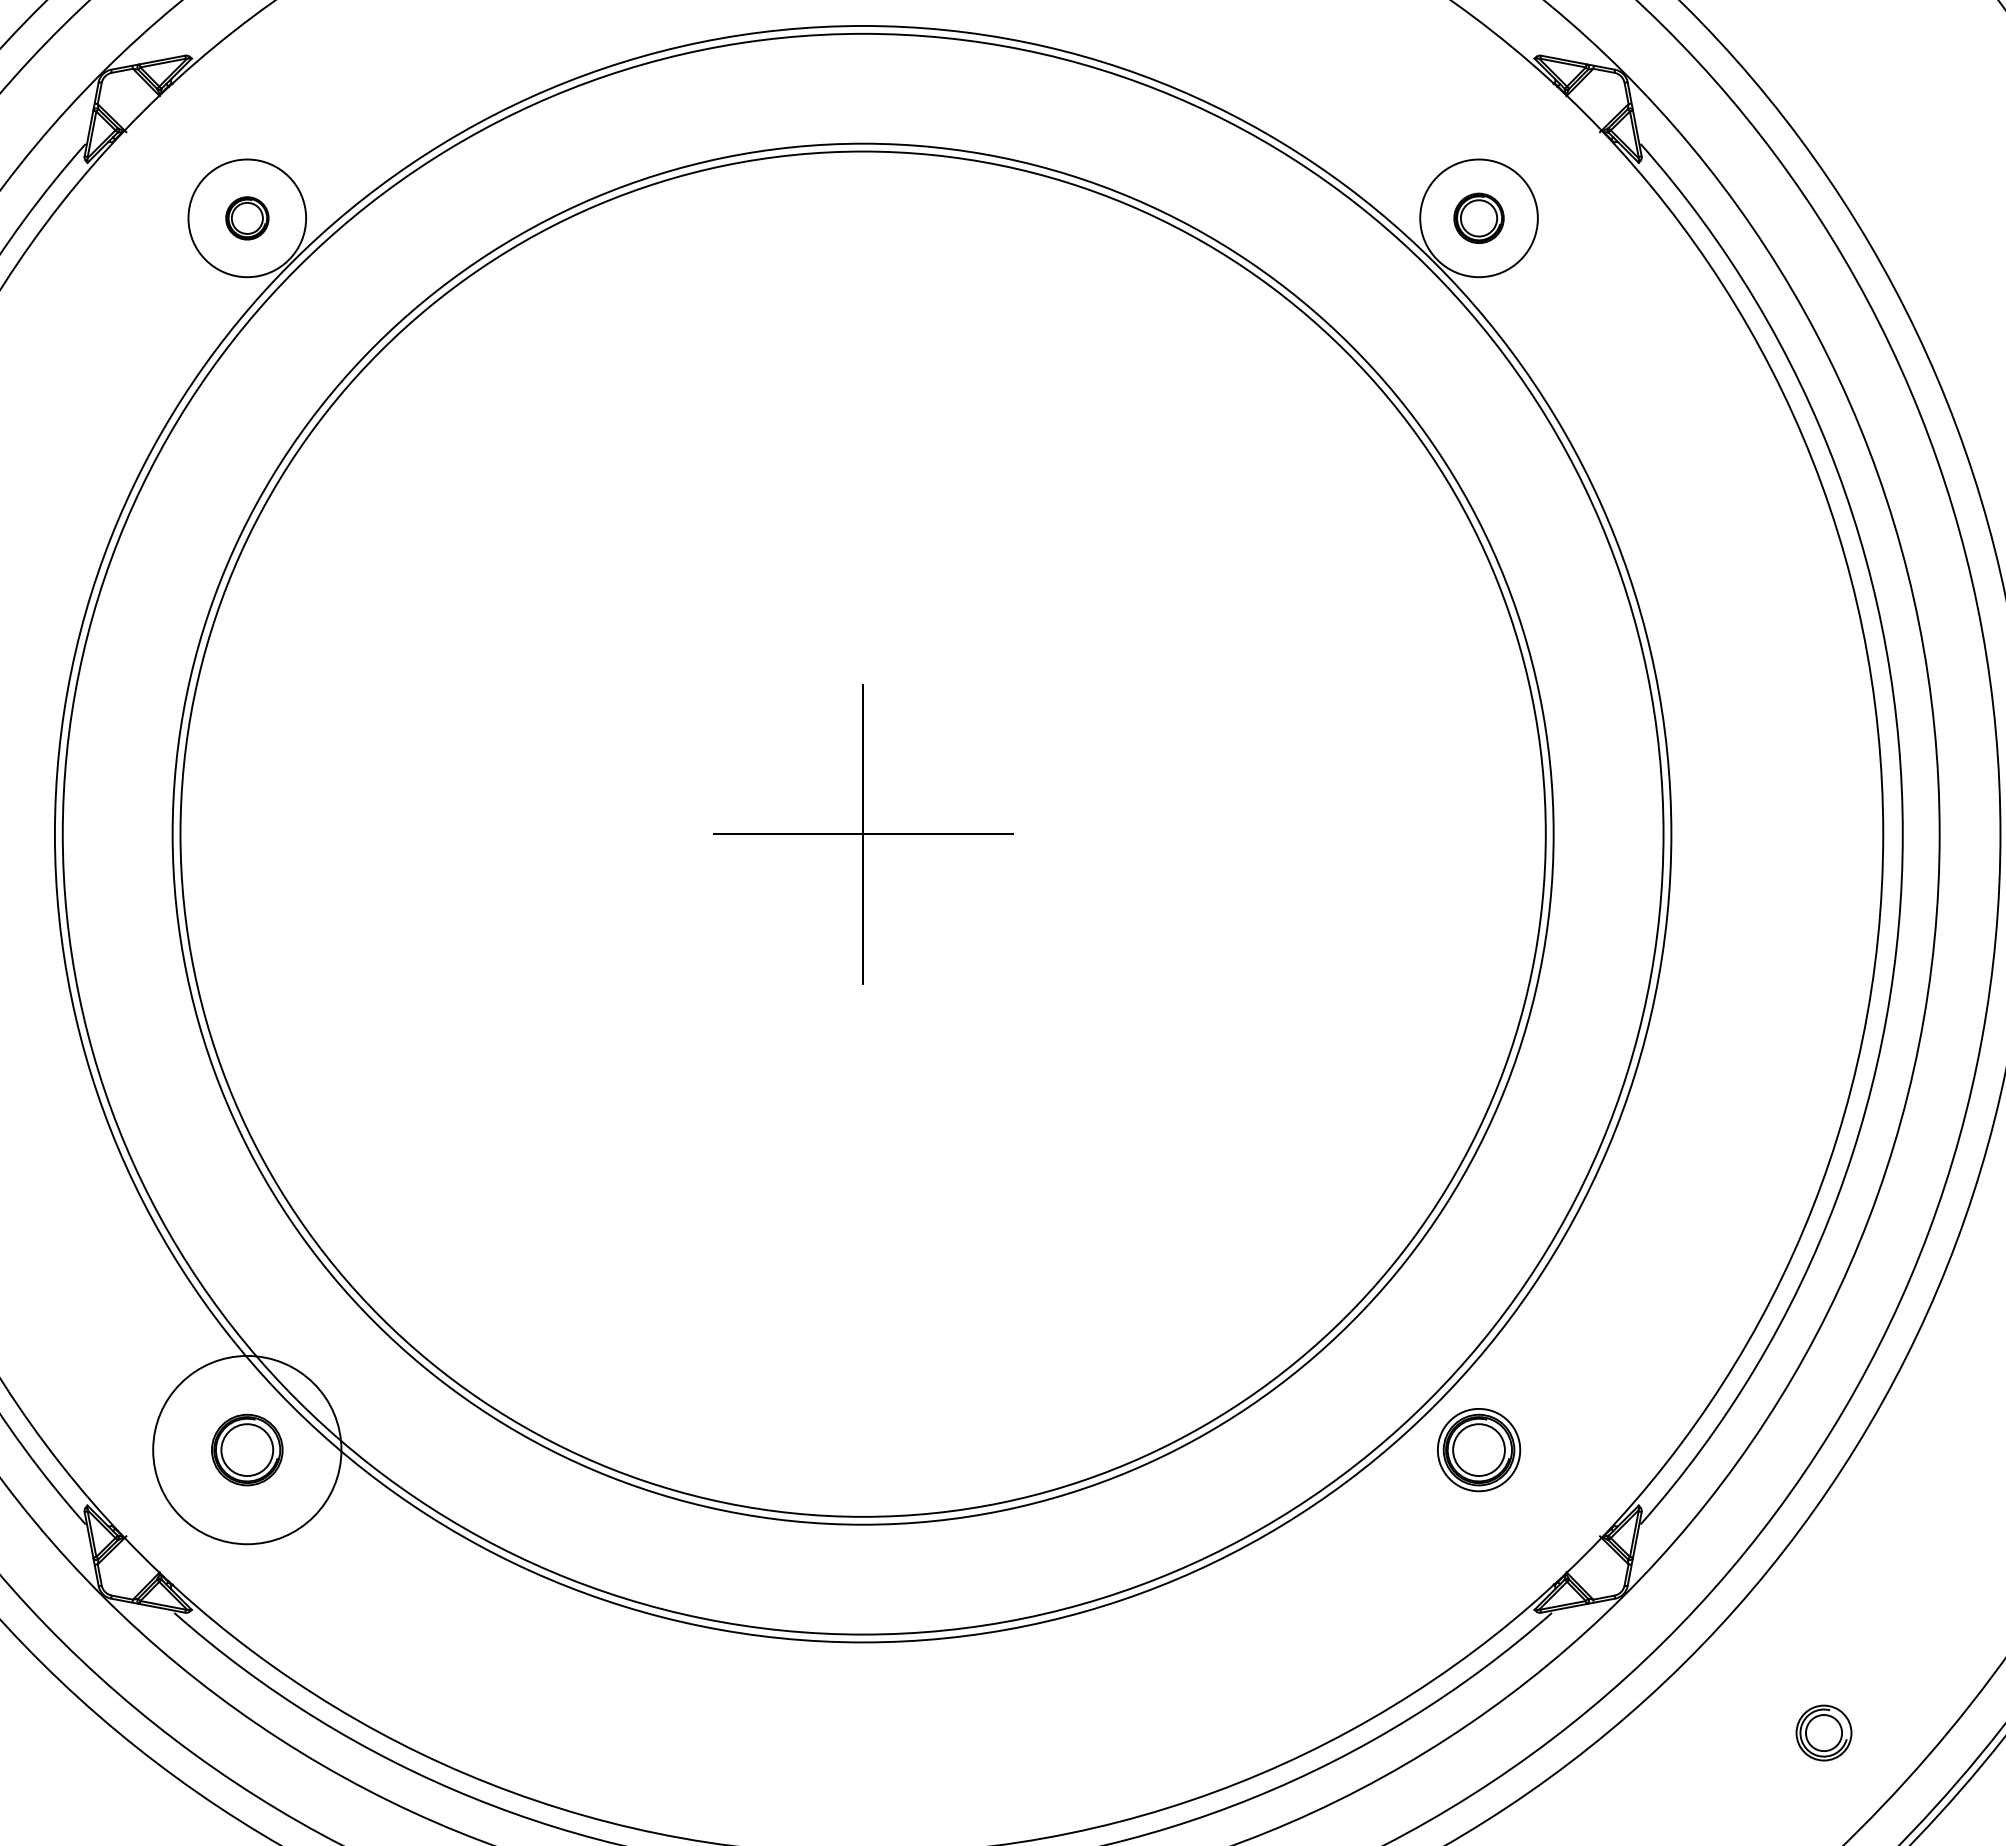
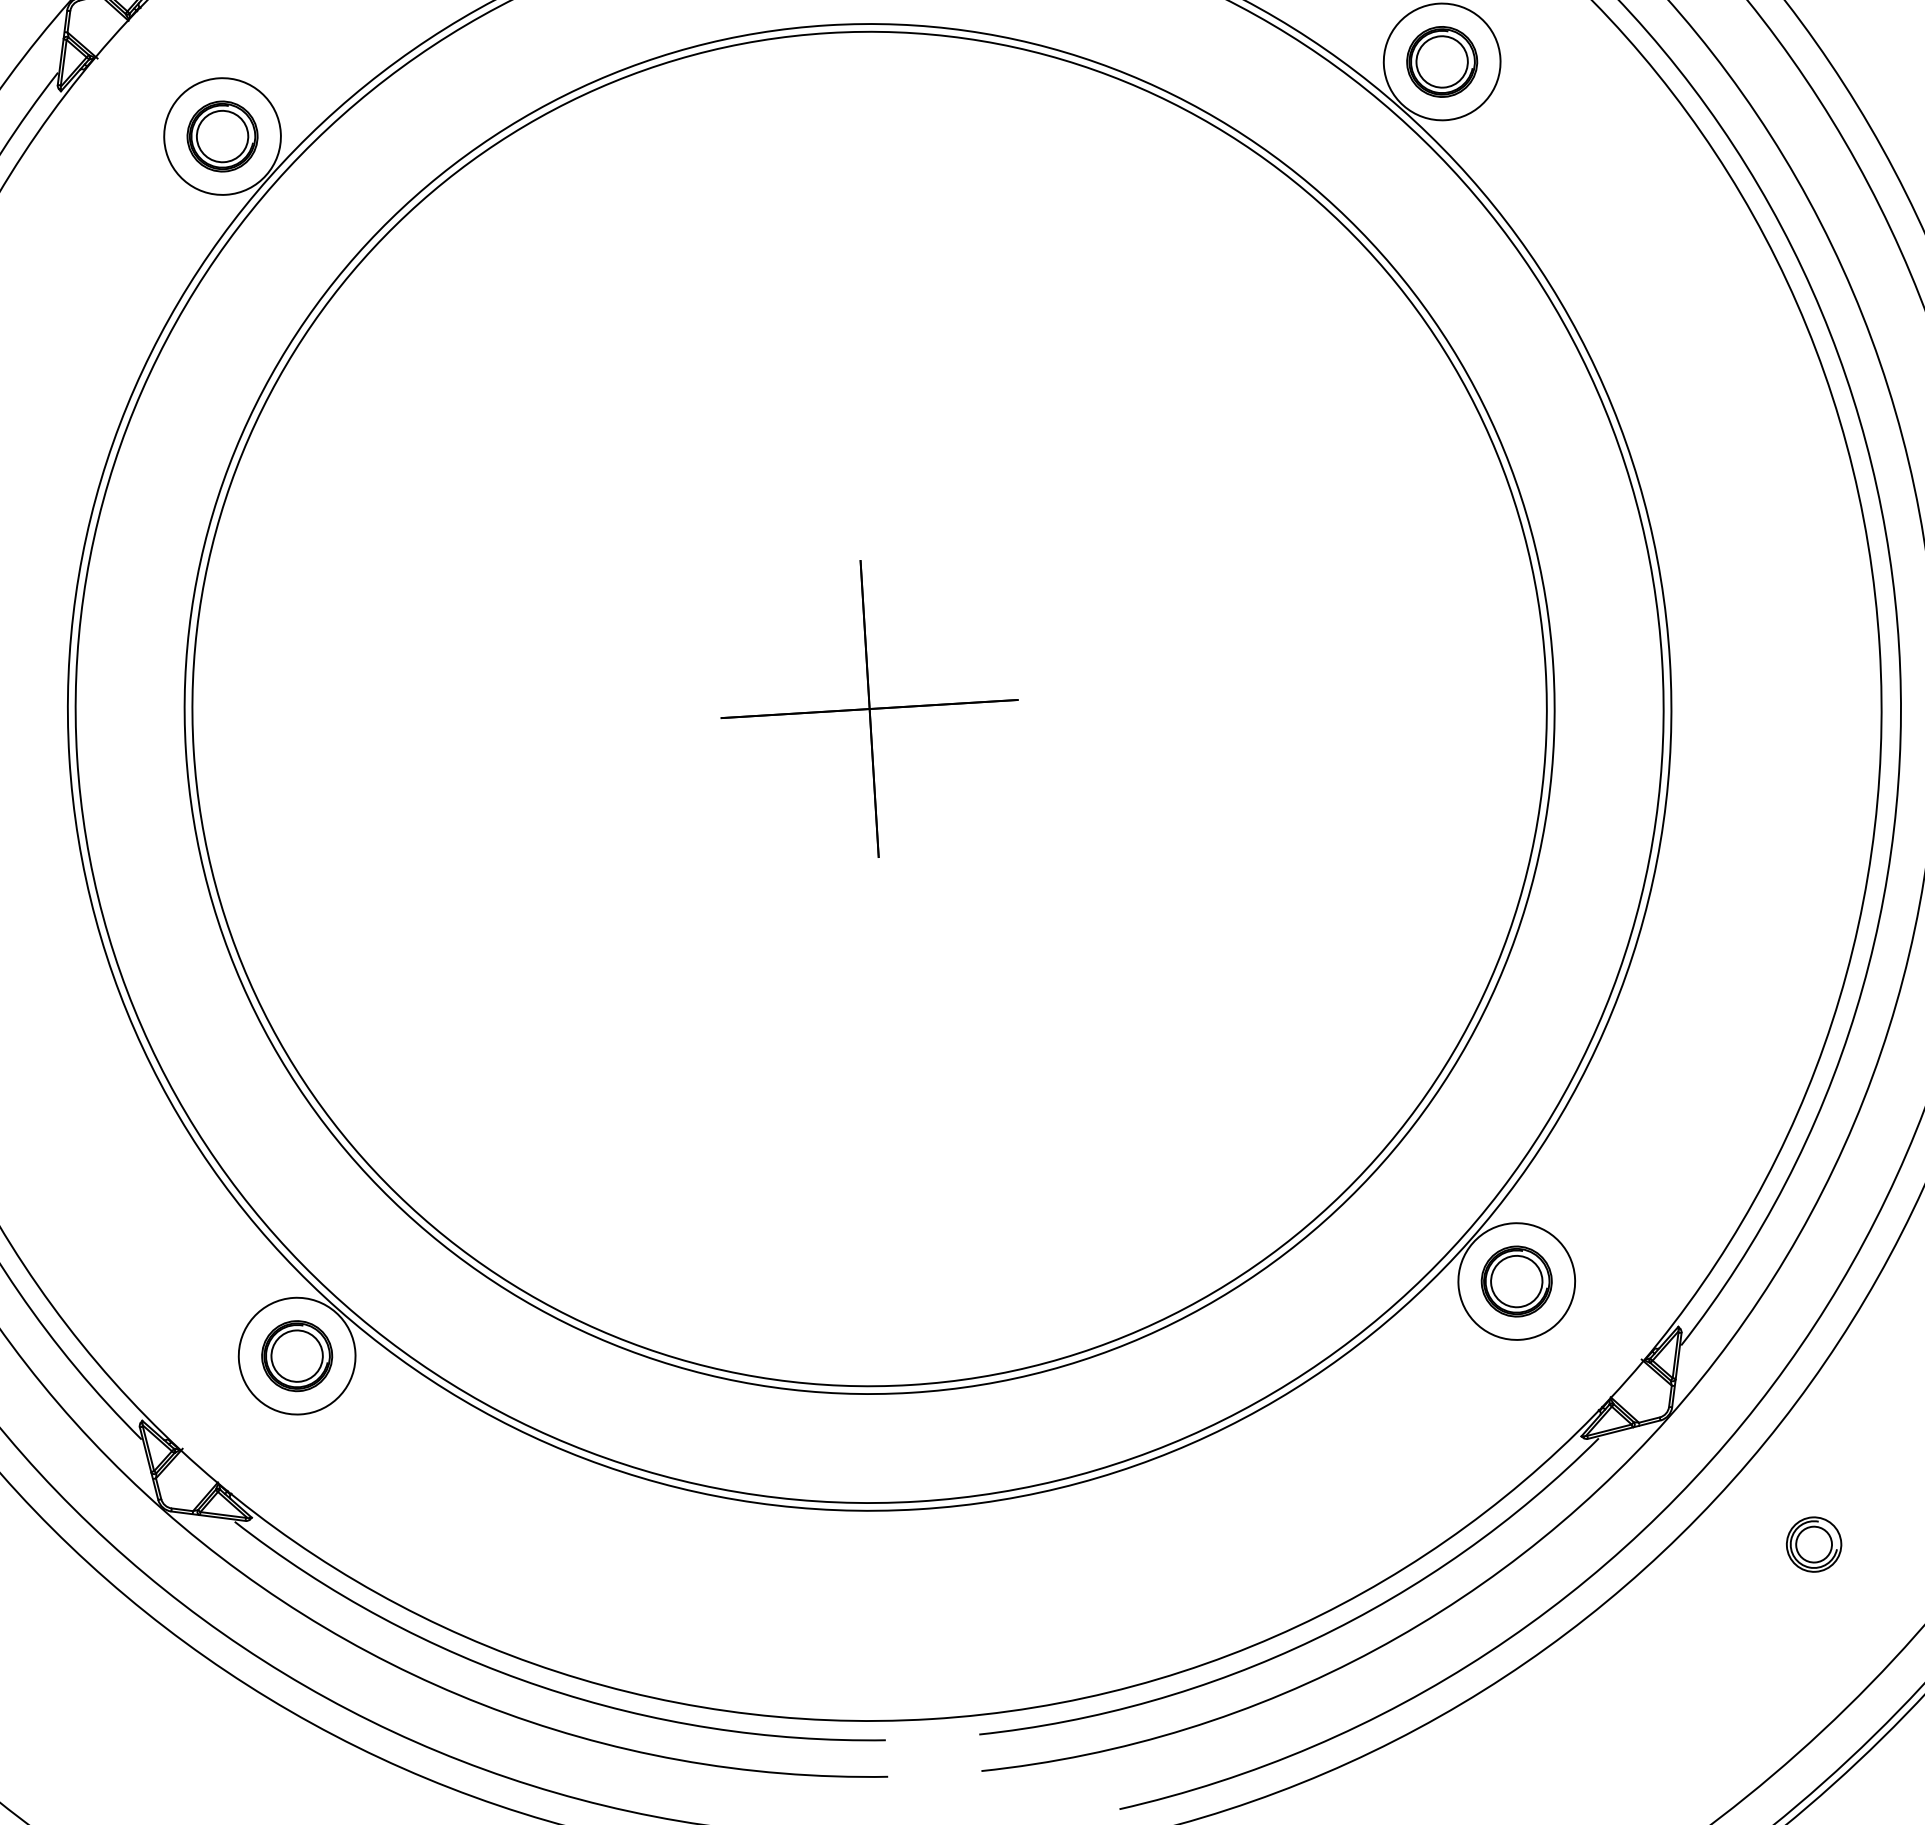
part: (247, 218) -> (222, 136), size x1.67
part: (1478, 218) -> (1441, 62), size x1.43
circle: (247, 1449) -> (297, 1355), size x0.62
circle: (1478, 1449) -> (1516, 1281), size x1.43
part: (1823, 1732) -> (1813, 1544), moved

